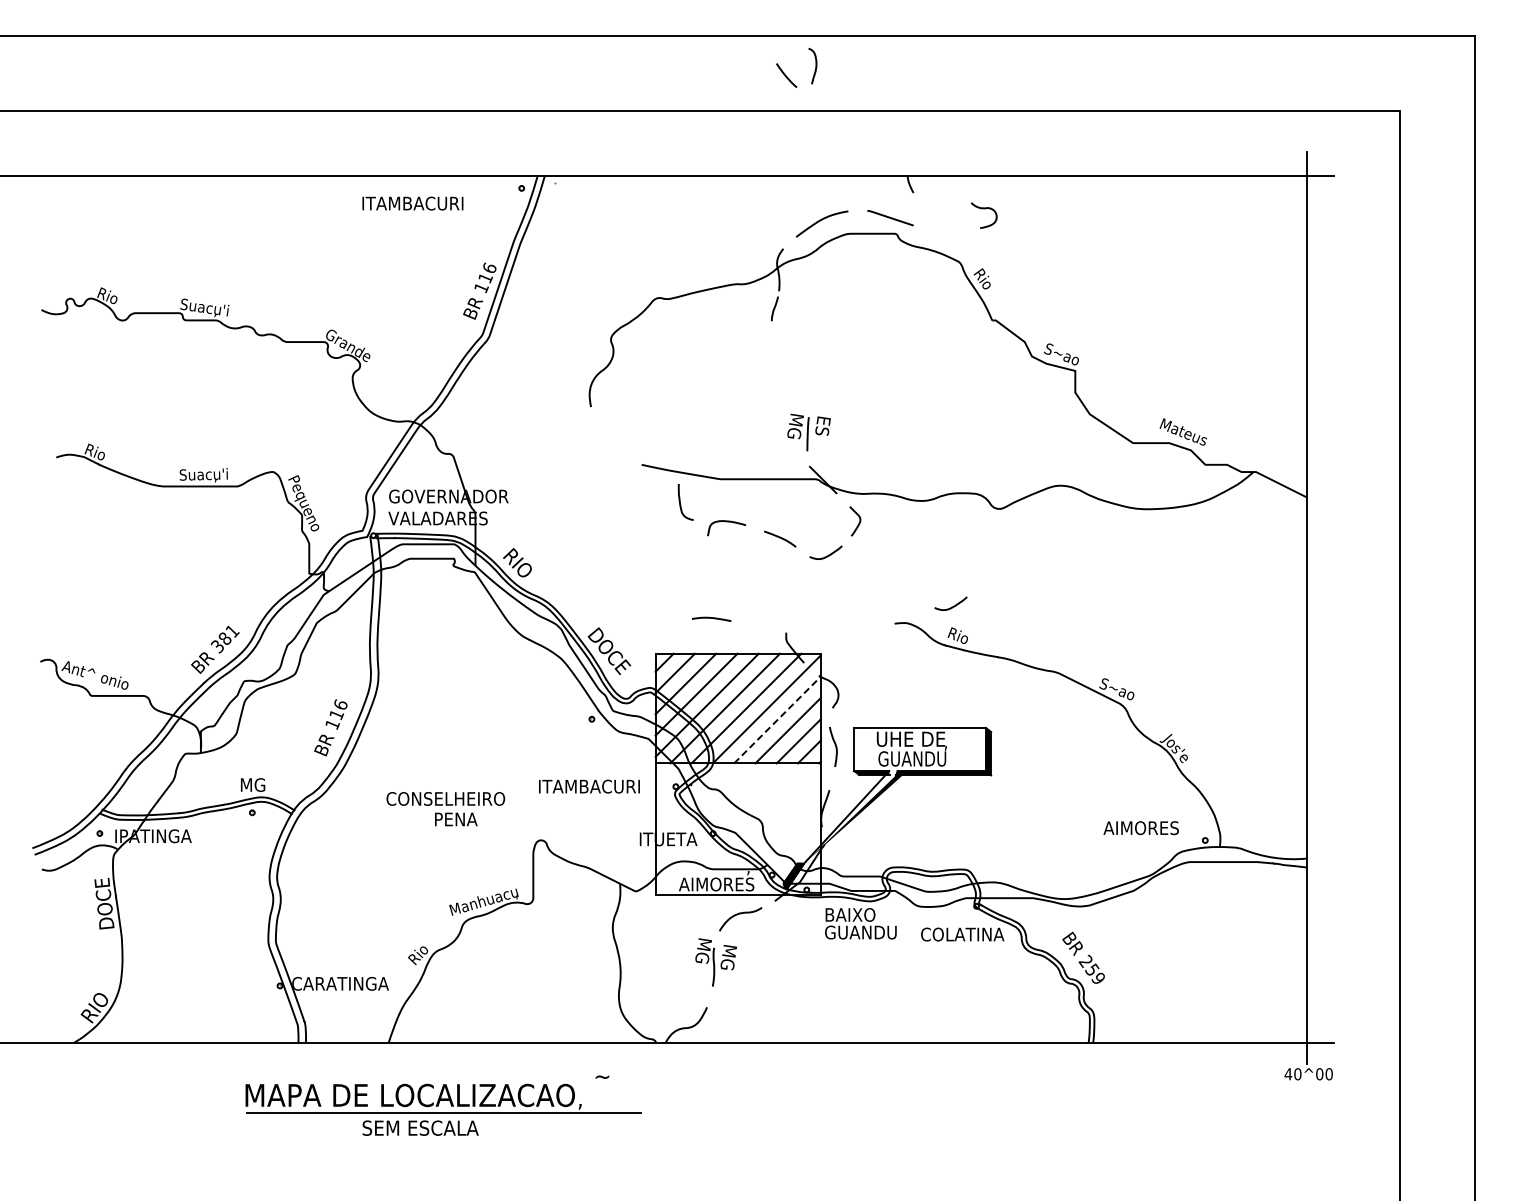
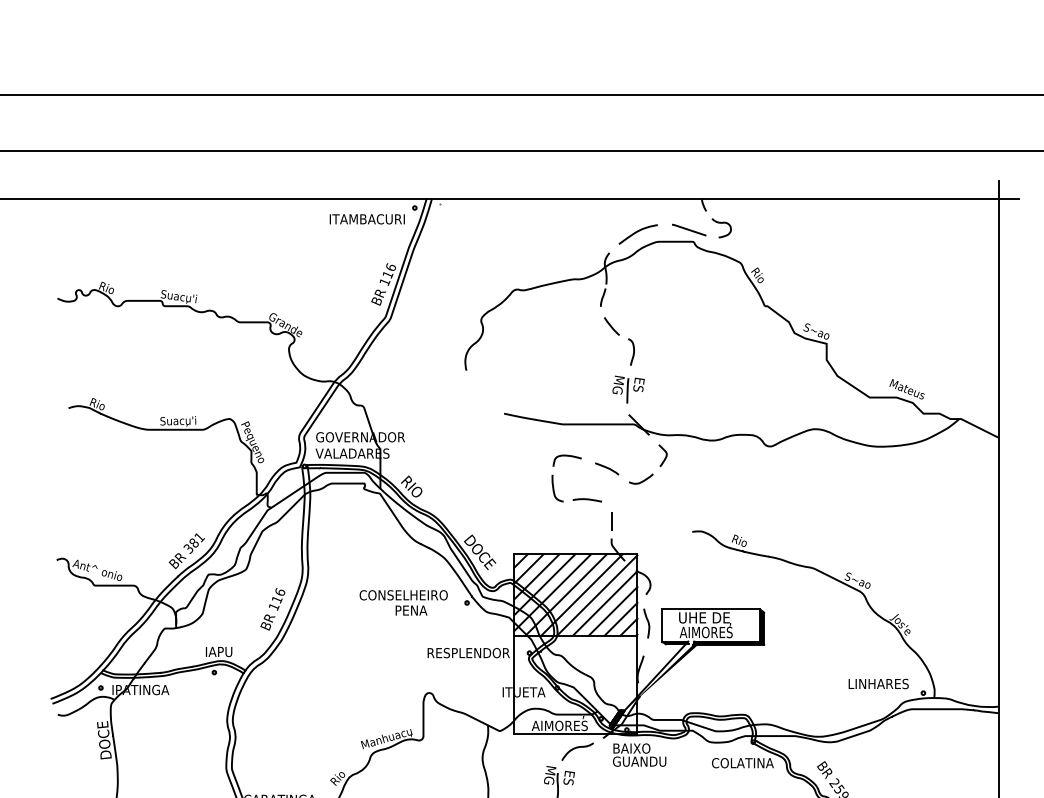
curve: (815, 66) -> (633, 352), moved
curve: (786, 75) -> (611, 326), moved
text: (412, 203) -> (367, 219), moved
curve: (983, 209) -> (721, 223), moved
curve: (681, 504) -> (554, 490), moved
curve: (951, 606) -> (734, 519), removed
line: (785, 608) -> (611, 520), added
curve: (711, 618) -> (587, 499), moved
line: (777, 719) -> (605, 603), dashed -> solid
text: (912, 758) -> (705, 632), GUANDU -> AIMORES
text: (259, 784) -> (219, 651), MG -> IAPU
text: (594, 786) -> (468, 653), ITAMBACURI -> RESPLENDOR
text: (445, 809) -> (403, 603), moved
text: (1144, 828) -> (878, 684), AIMORES -> LINHARES
text: (860, 923) -> (639, 754), moved
text: (728, 958) -> (568, 780), MG -> ES

